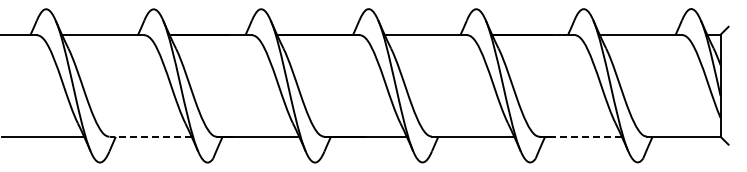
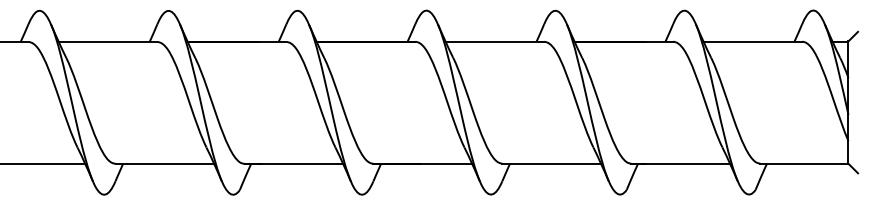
line: (150, 136) -> (164, 163), dashed -> solid
line: (580, 136) -> (680, 163), dashed -> solid

